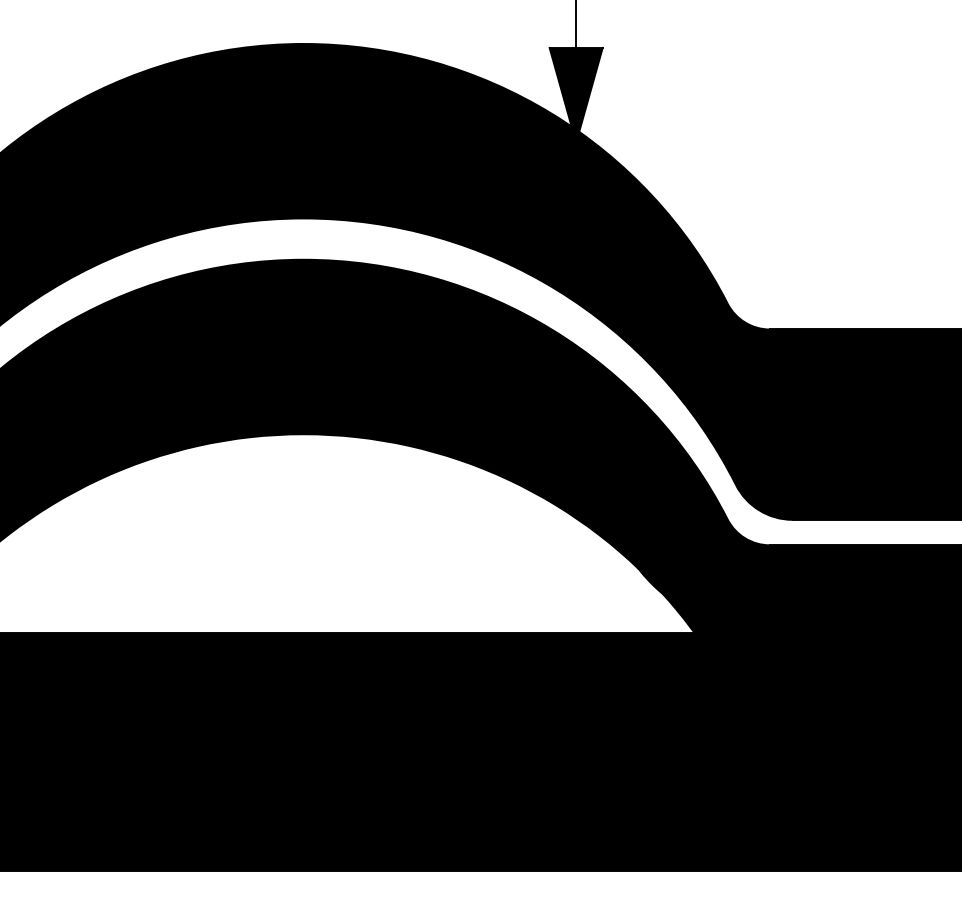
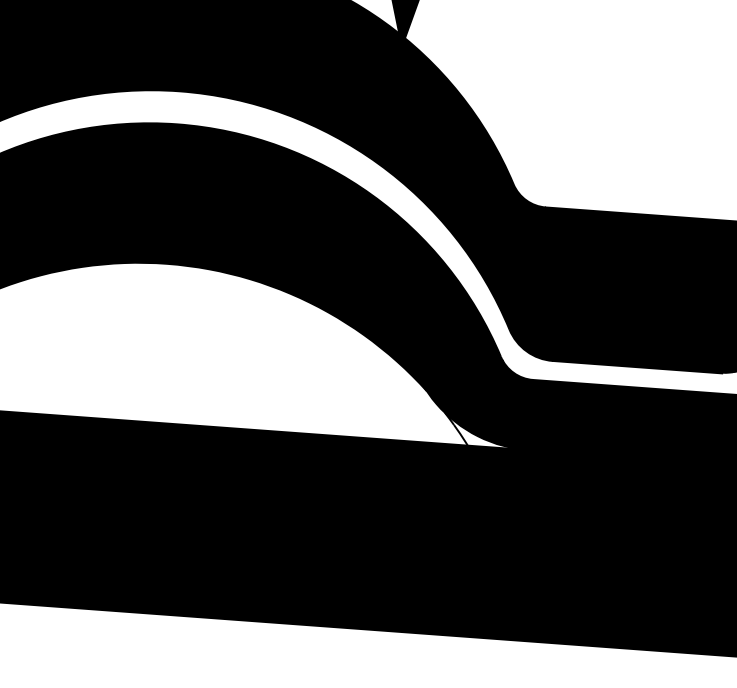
fill: (717, 614) -> (487, 432), removed

